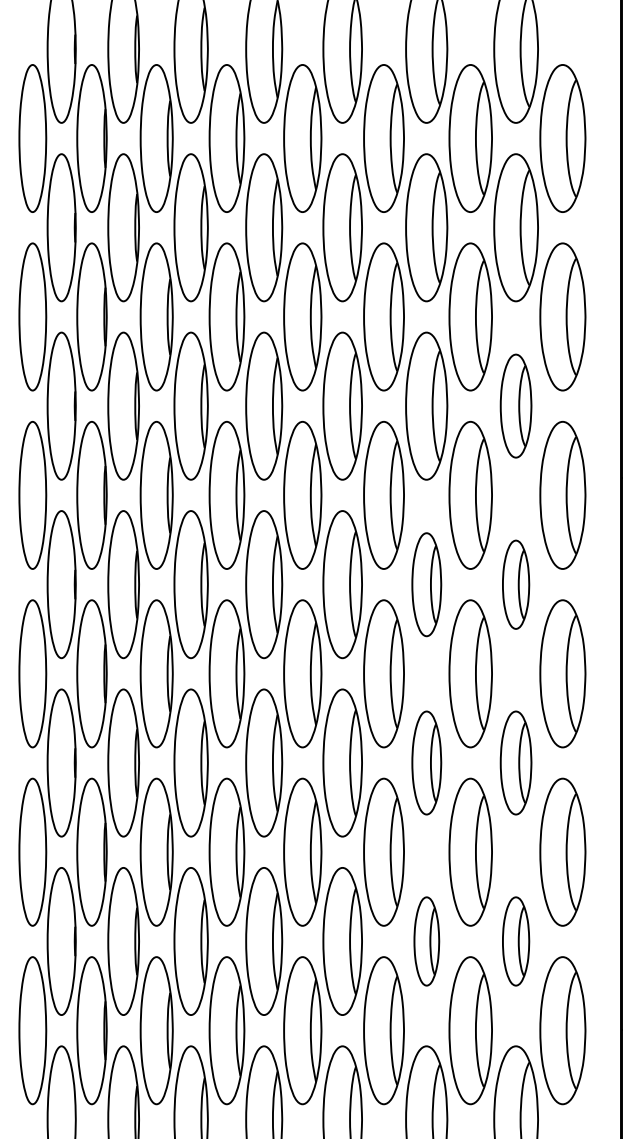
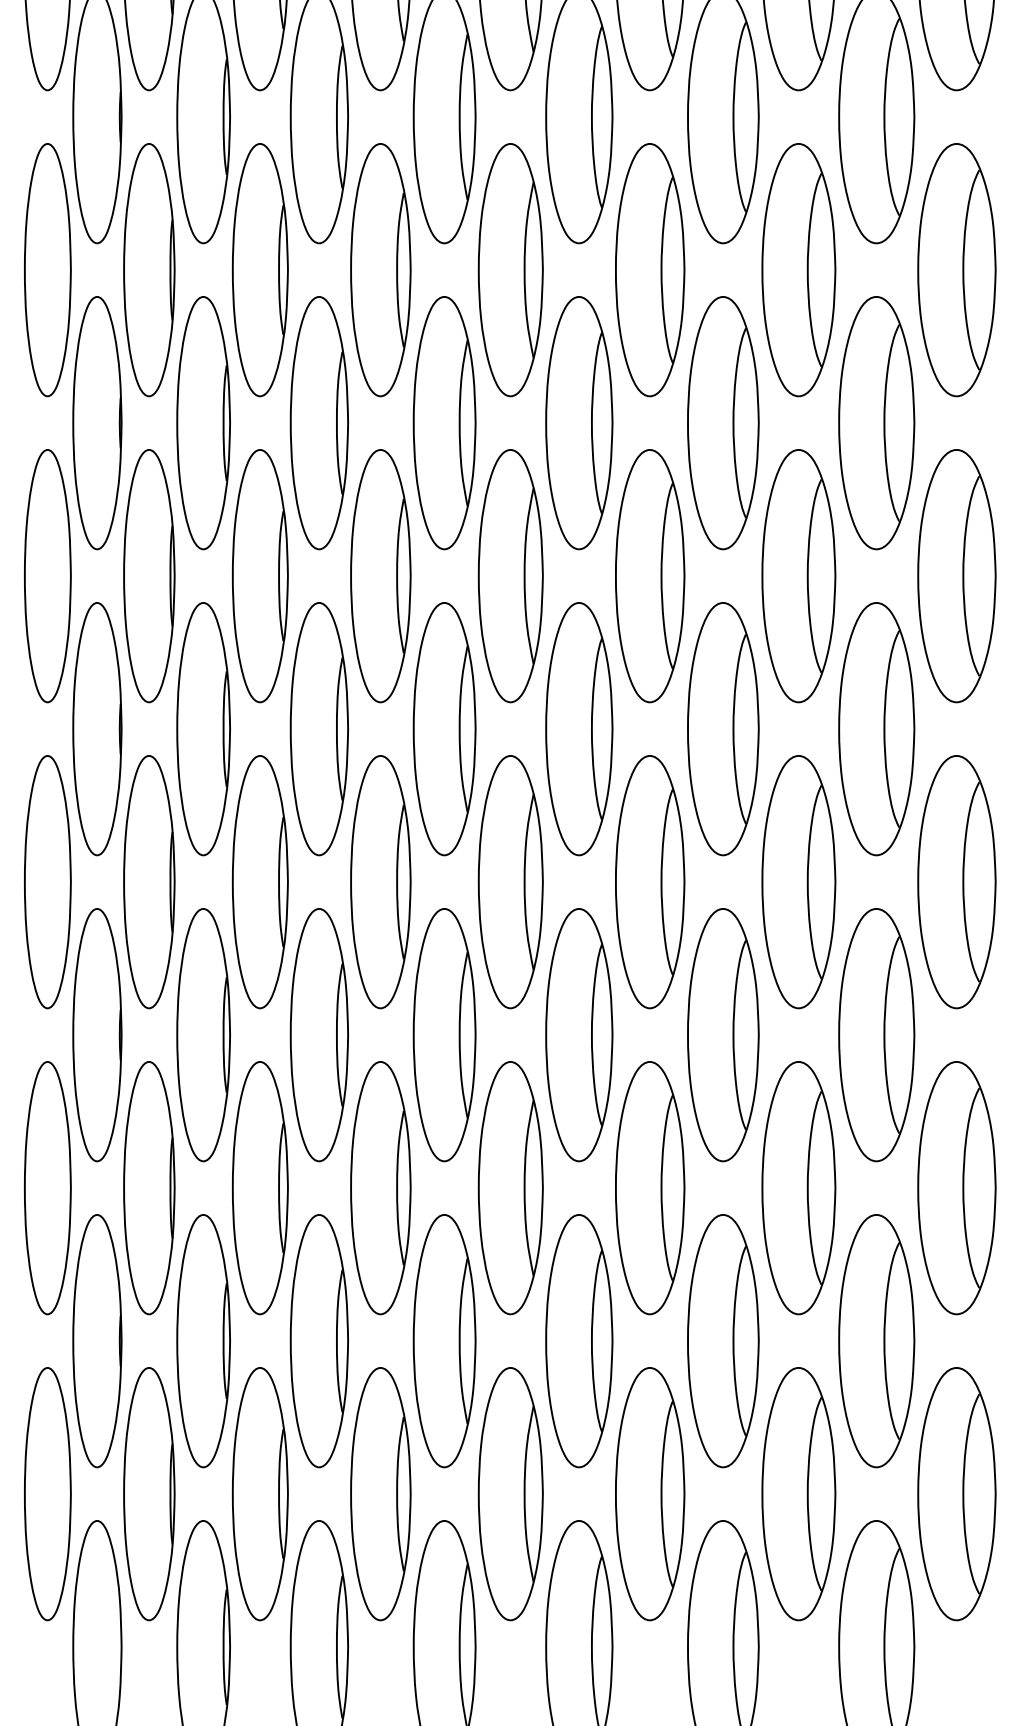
part: (515, 405) -> (875, 421), size x1.43
part: (426, 584) -> (723, 728), size x1.43
part: (515, 584) -> (875, 728), size x1.67
part: (426, 762) -> (723, 1034), size x1.43
part: (515, 762) -> (875, 1034), size x1.43
part: (426, 941) -> (723, 1341), size x1.67
part: (515, 941) -> (875, 1341), size x1.67

